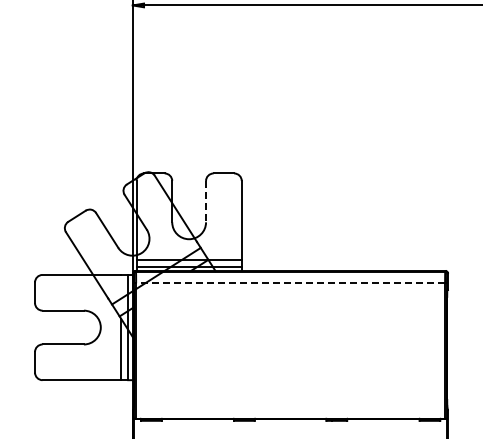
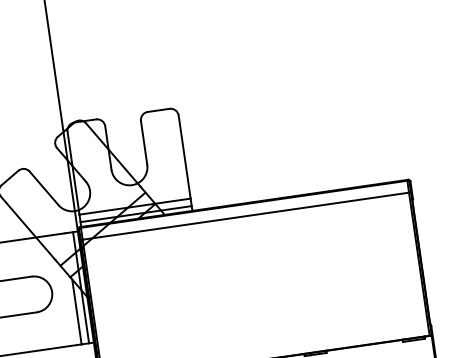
line: (206, 201) -> (144, 142), dashed -> solid
line: (290, 283) -> (245, 216), dashed -> solid

